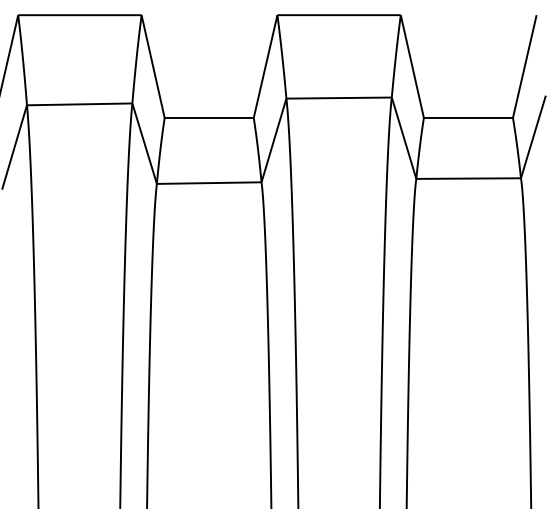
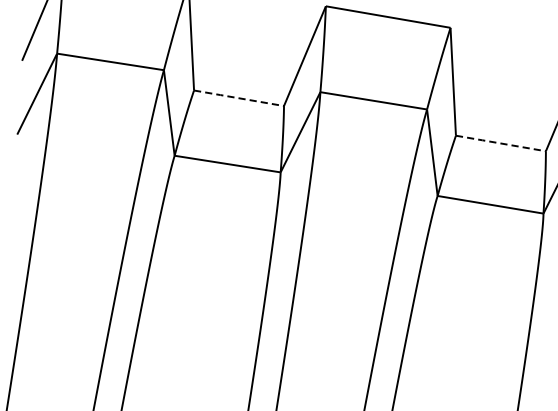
line: (209, 117) -> (239, 97), solid -> dashed
line: (468, 117) -> (501, 143), solid -> dashed

